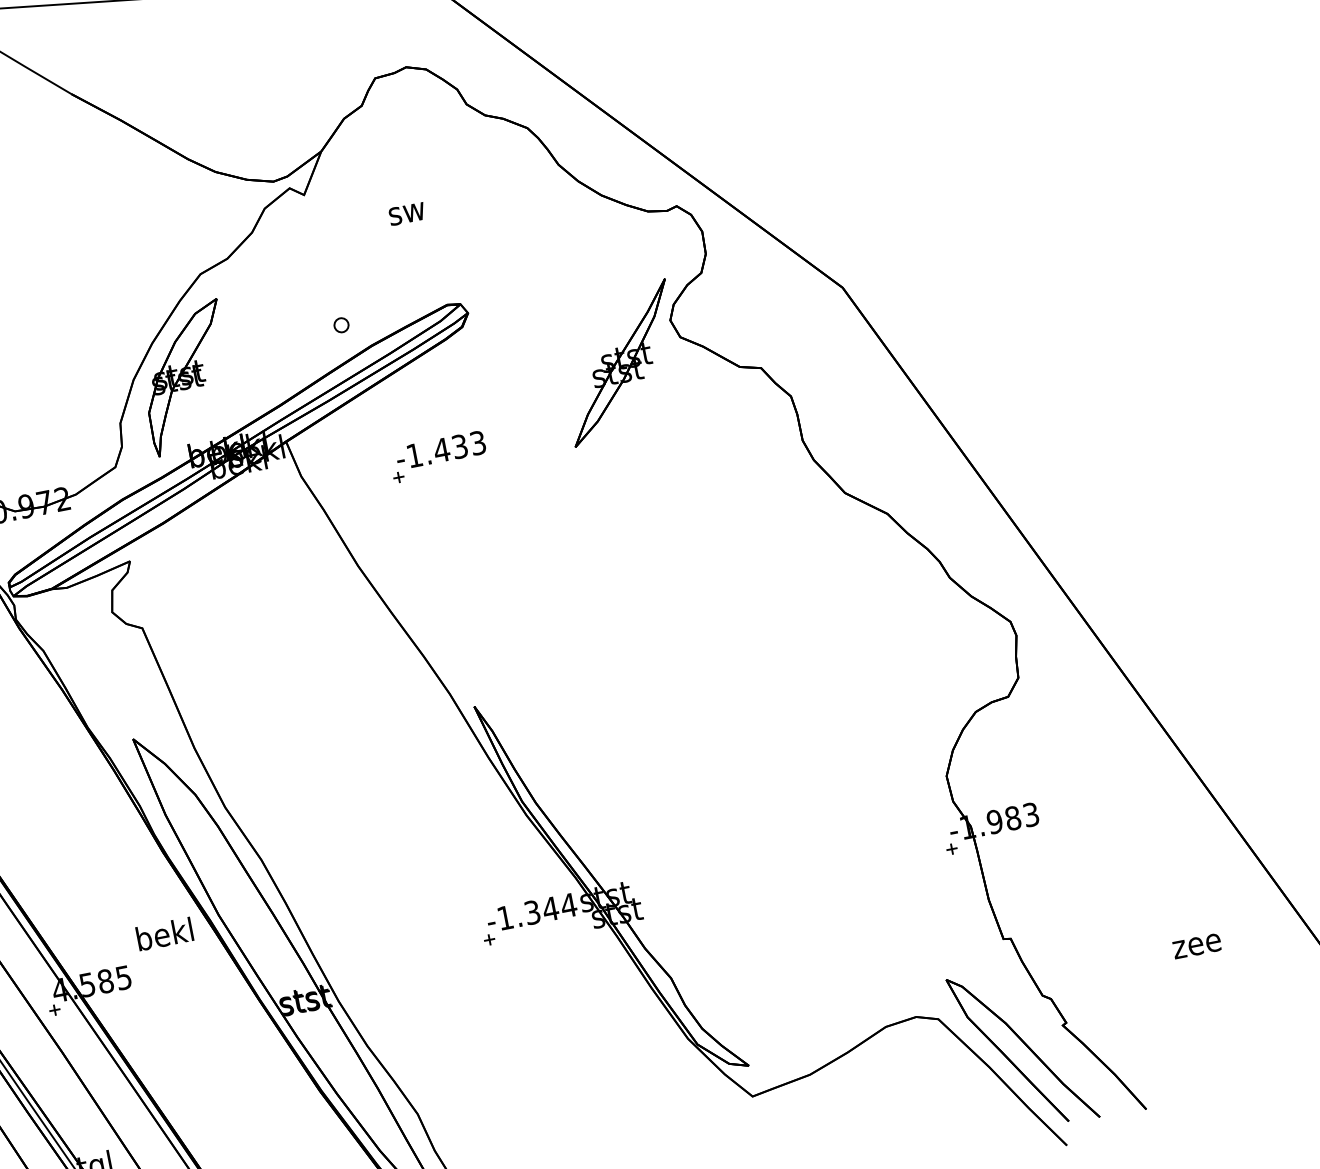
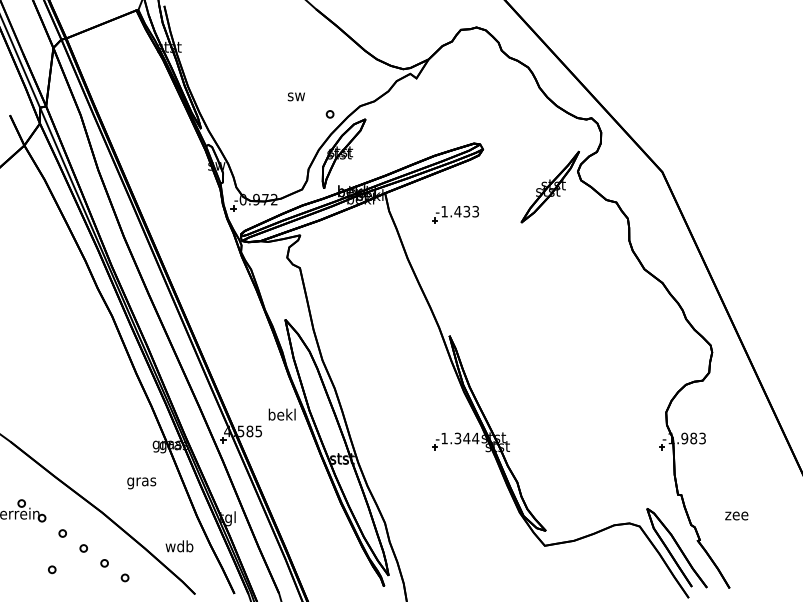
text: (405, 213) -> (295, 96), moved
part: (340, 325) -> (329, 114), moved
text: (1196, 945) -> (736, 515), moved

